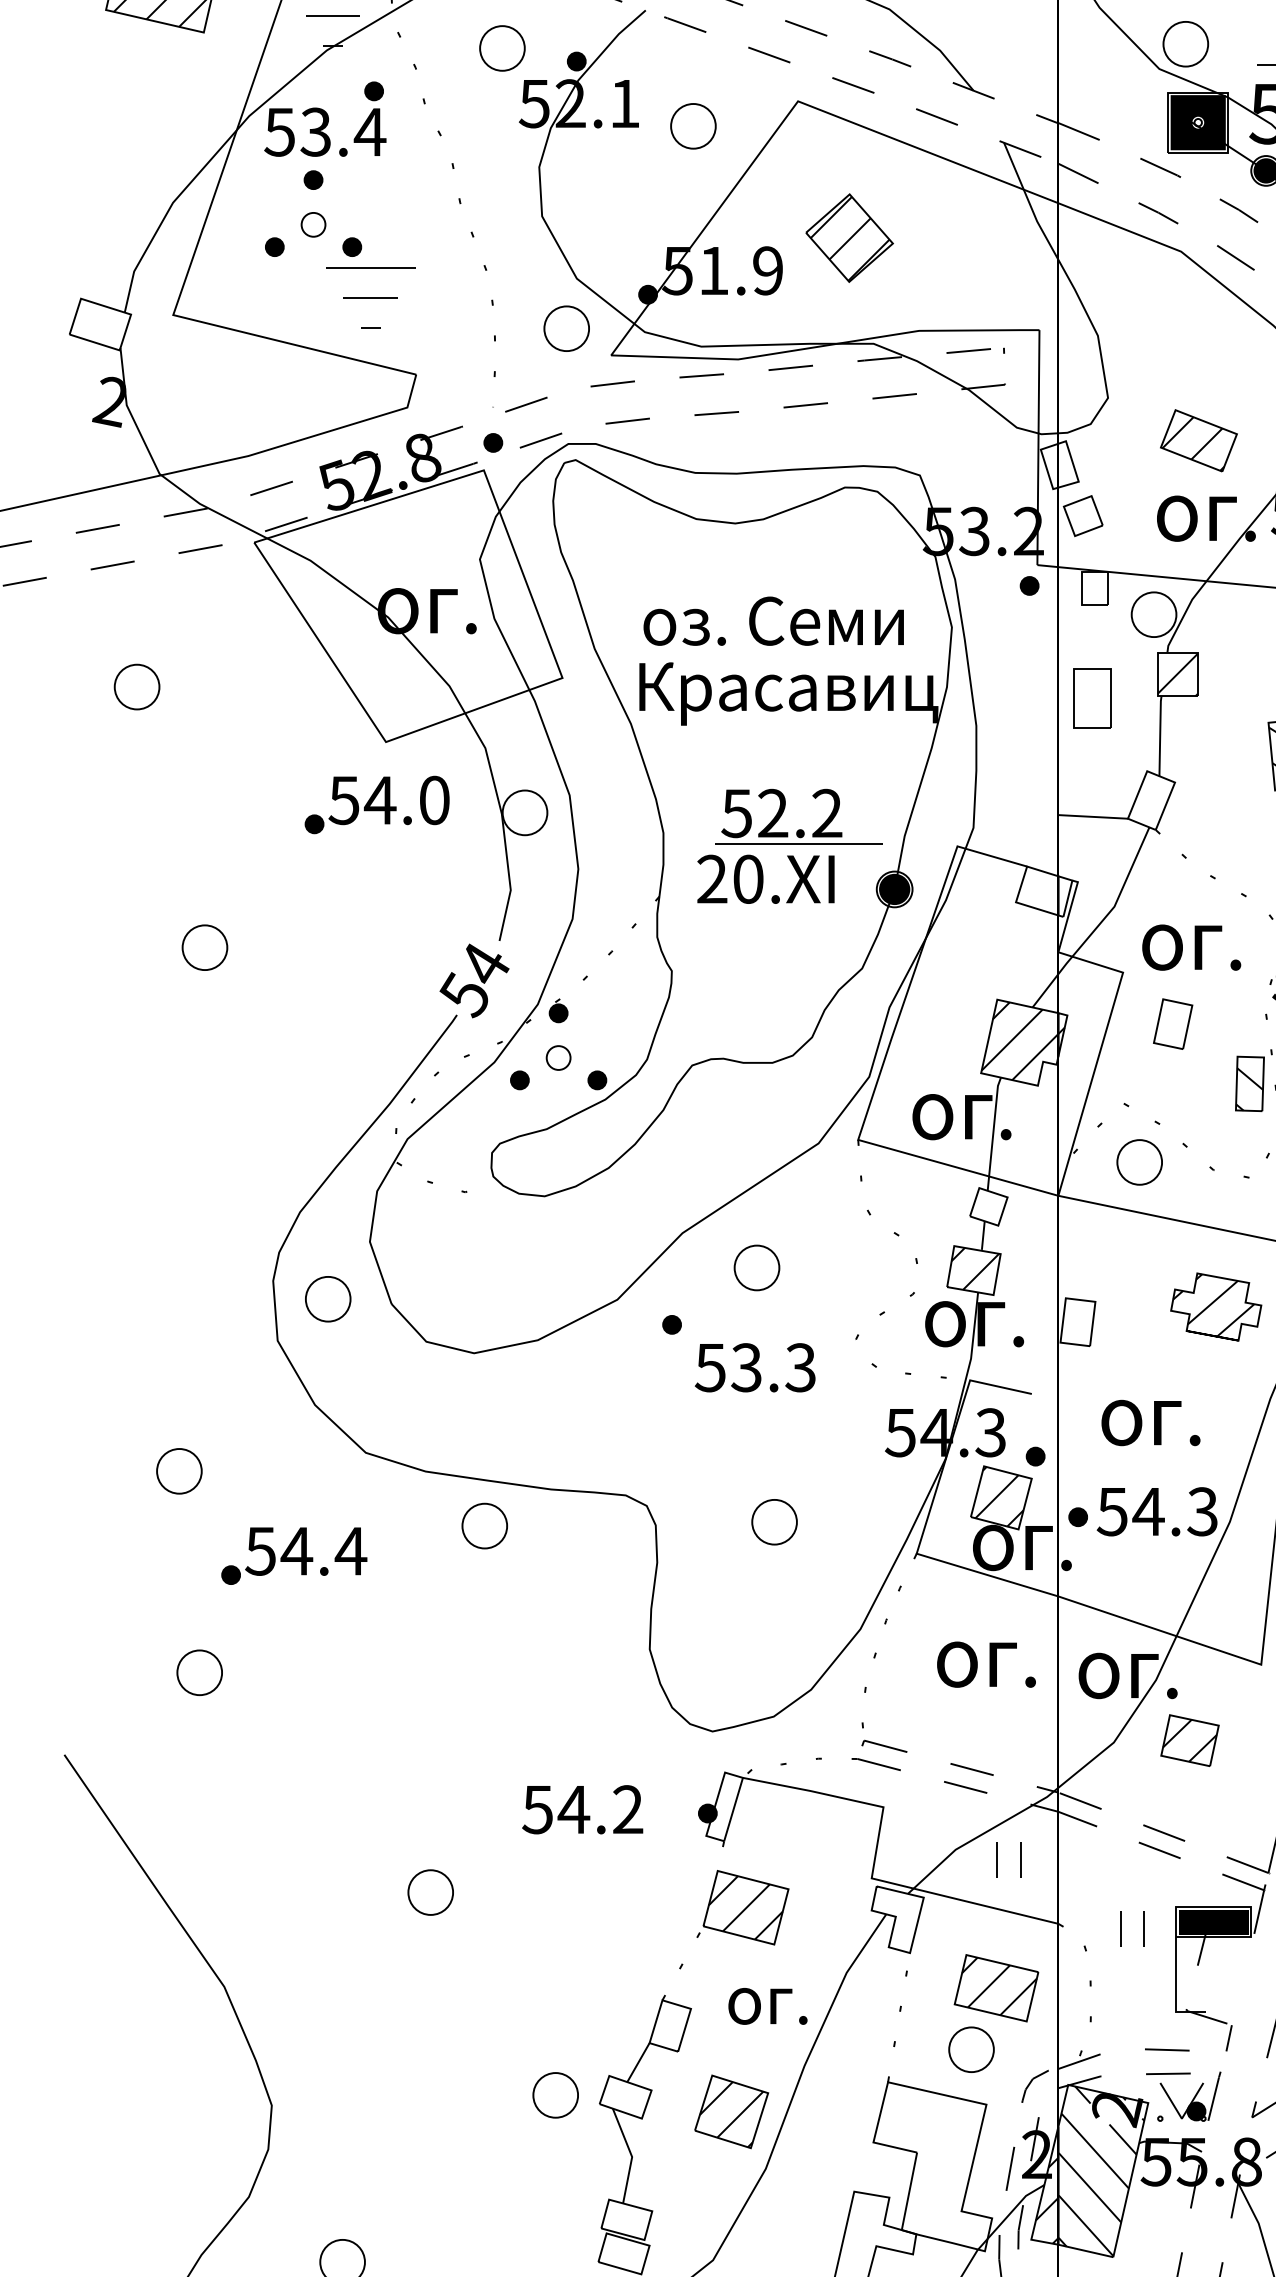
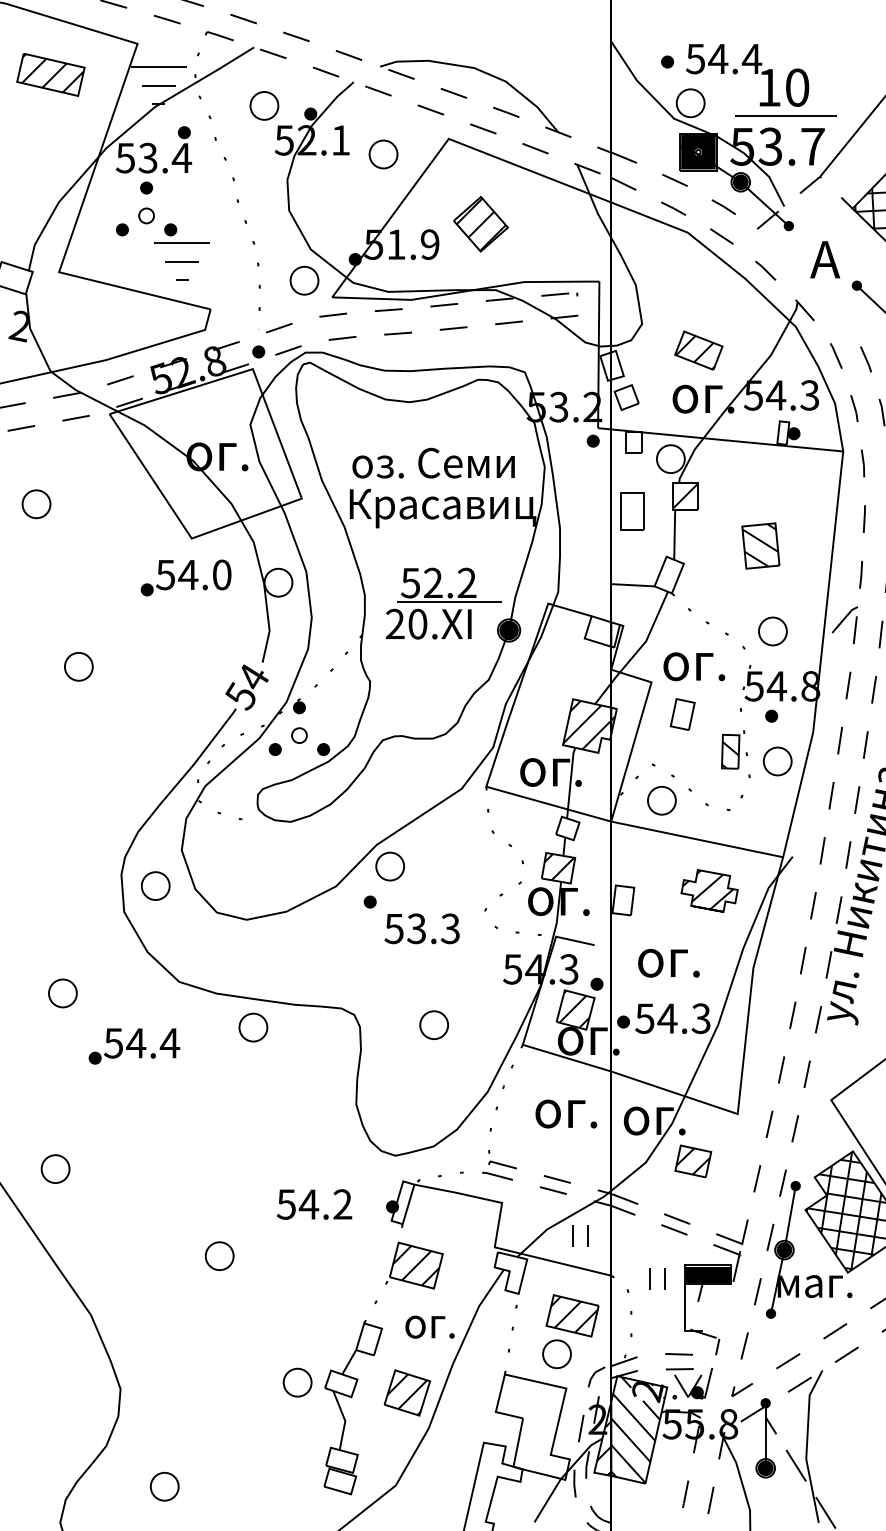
part: (755, 1267) -> (389, 866), moved
part: (199, 1671) -> (55, 1168), moved

